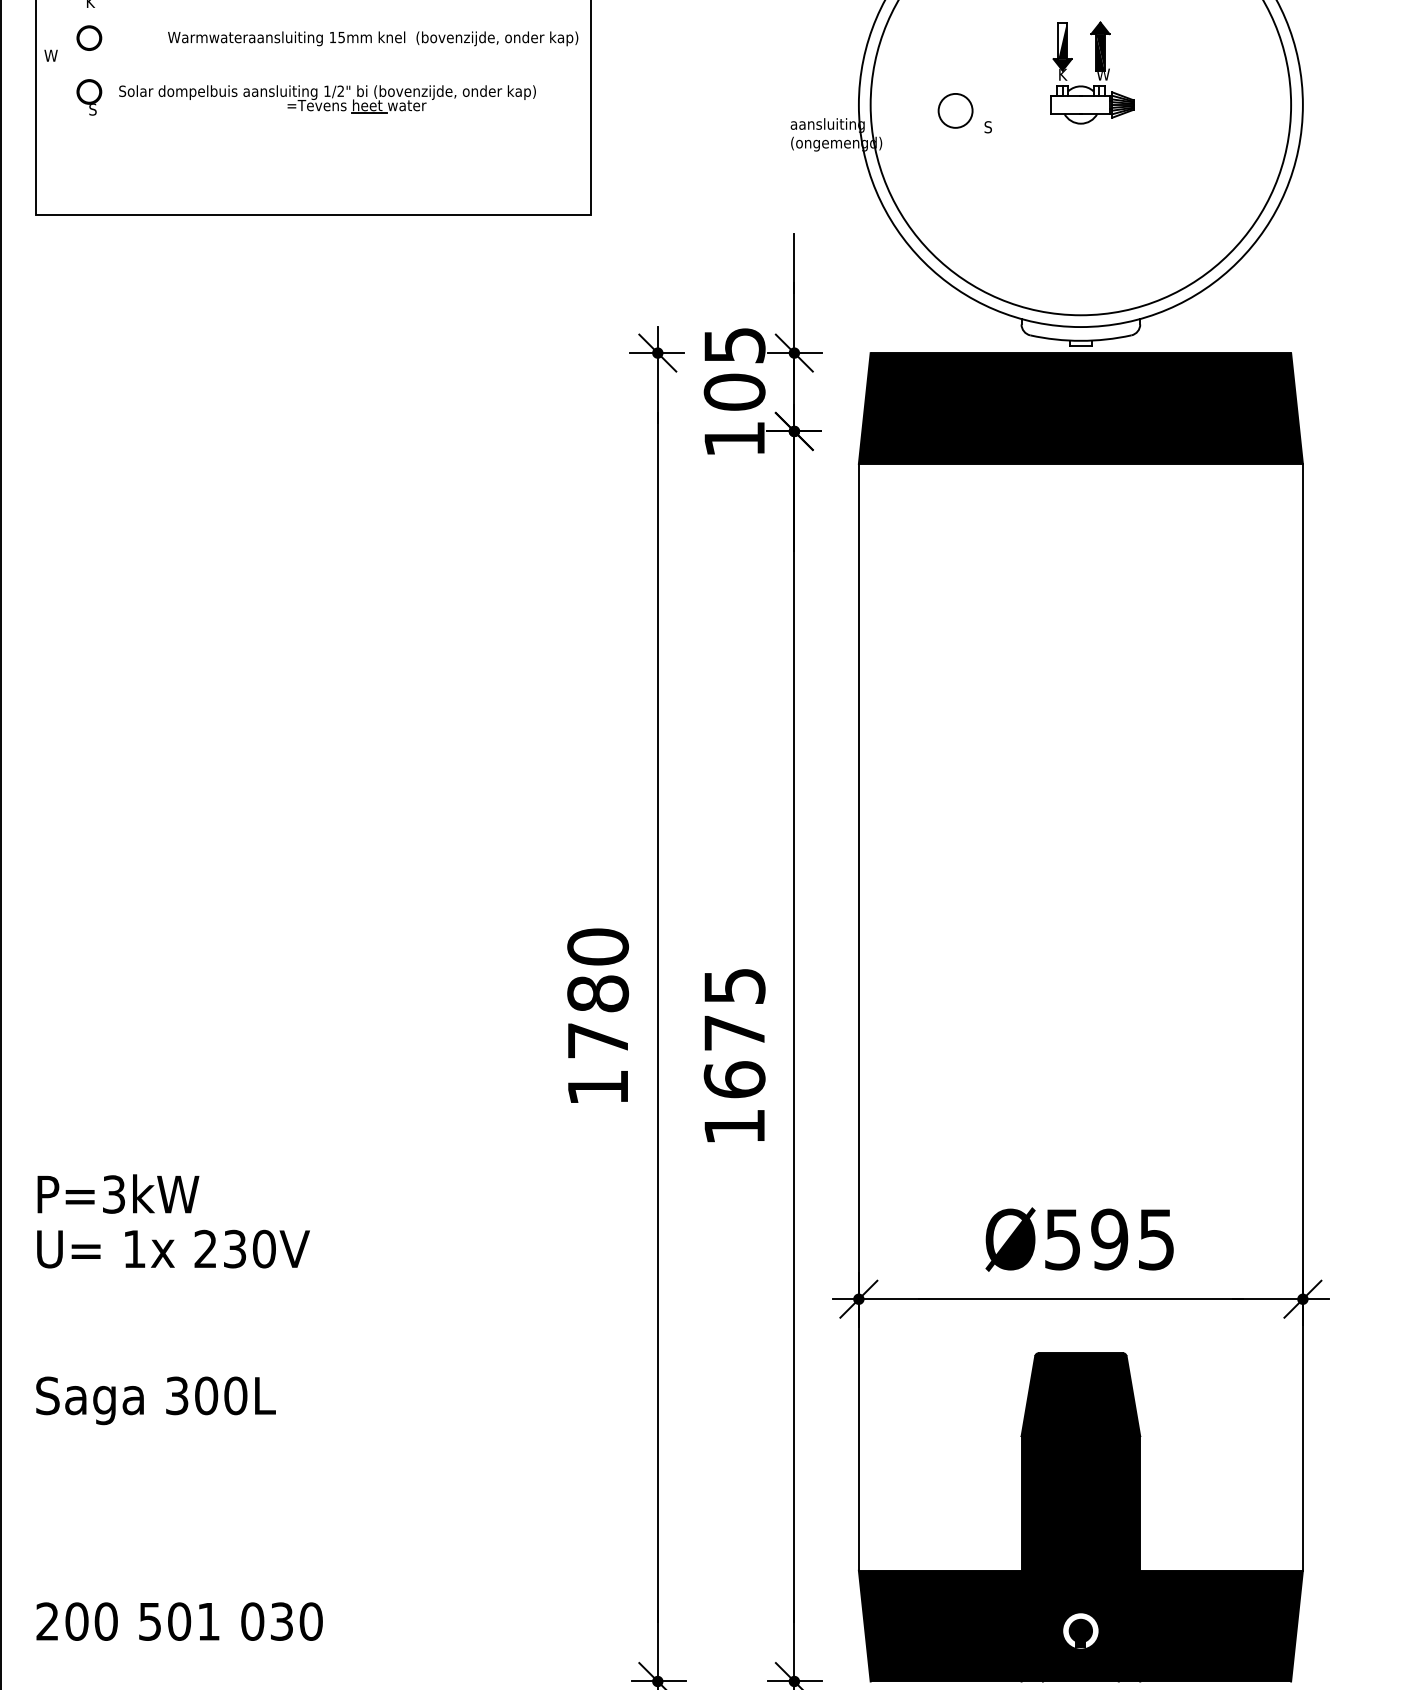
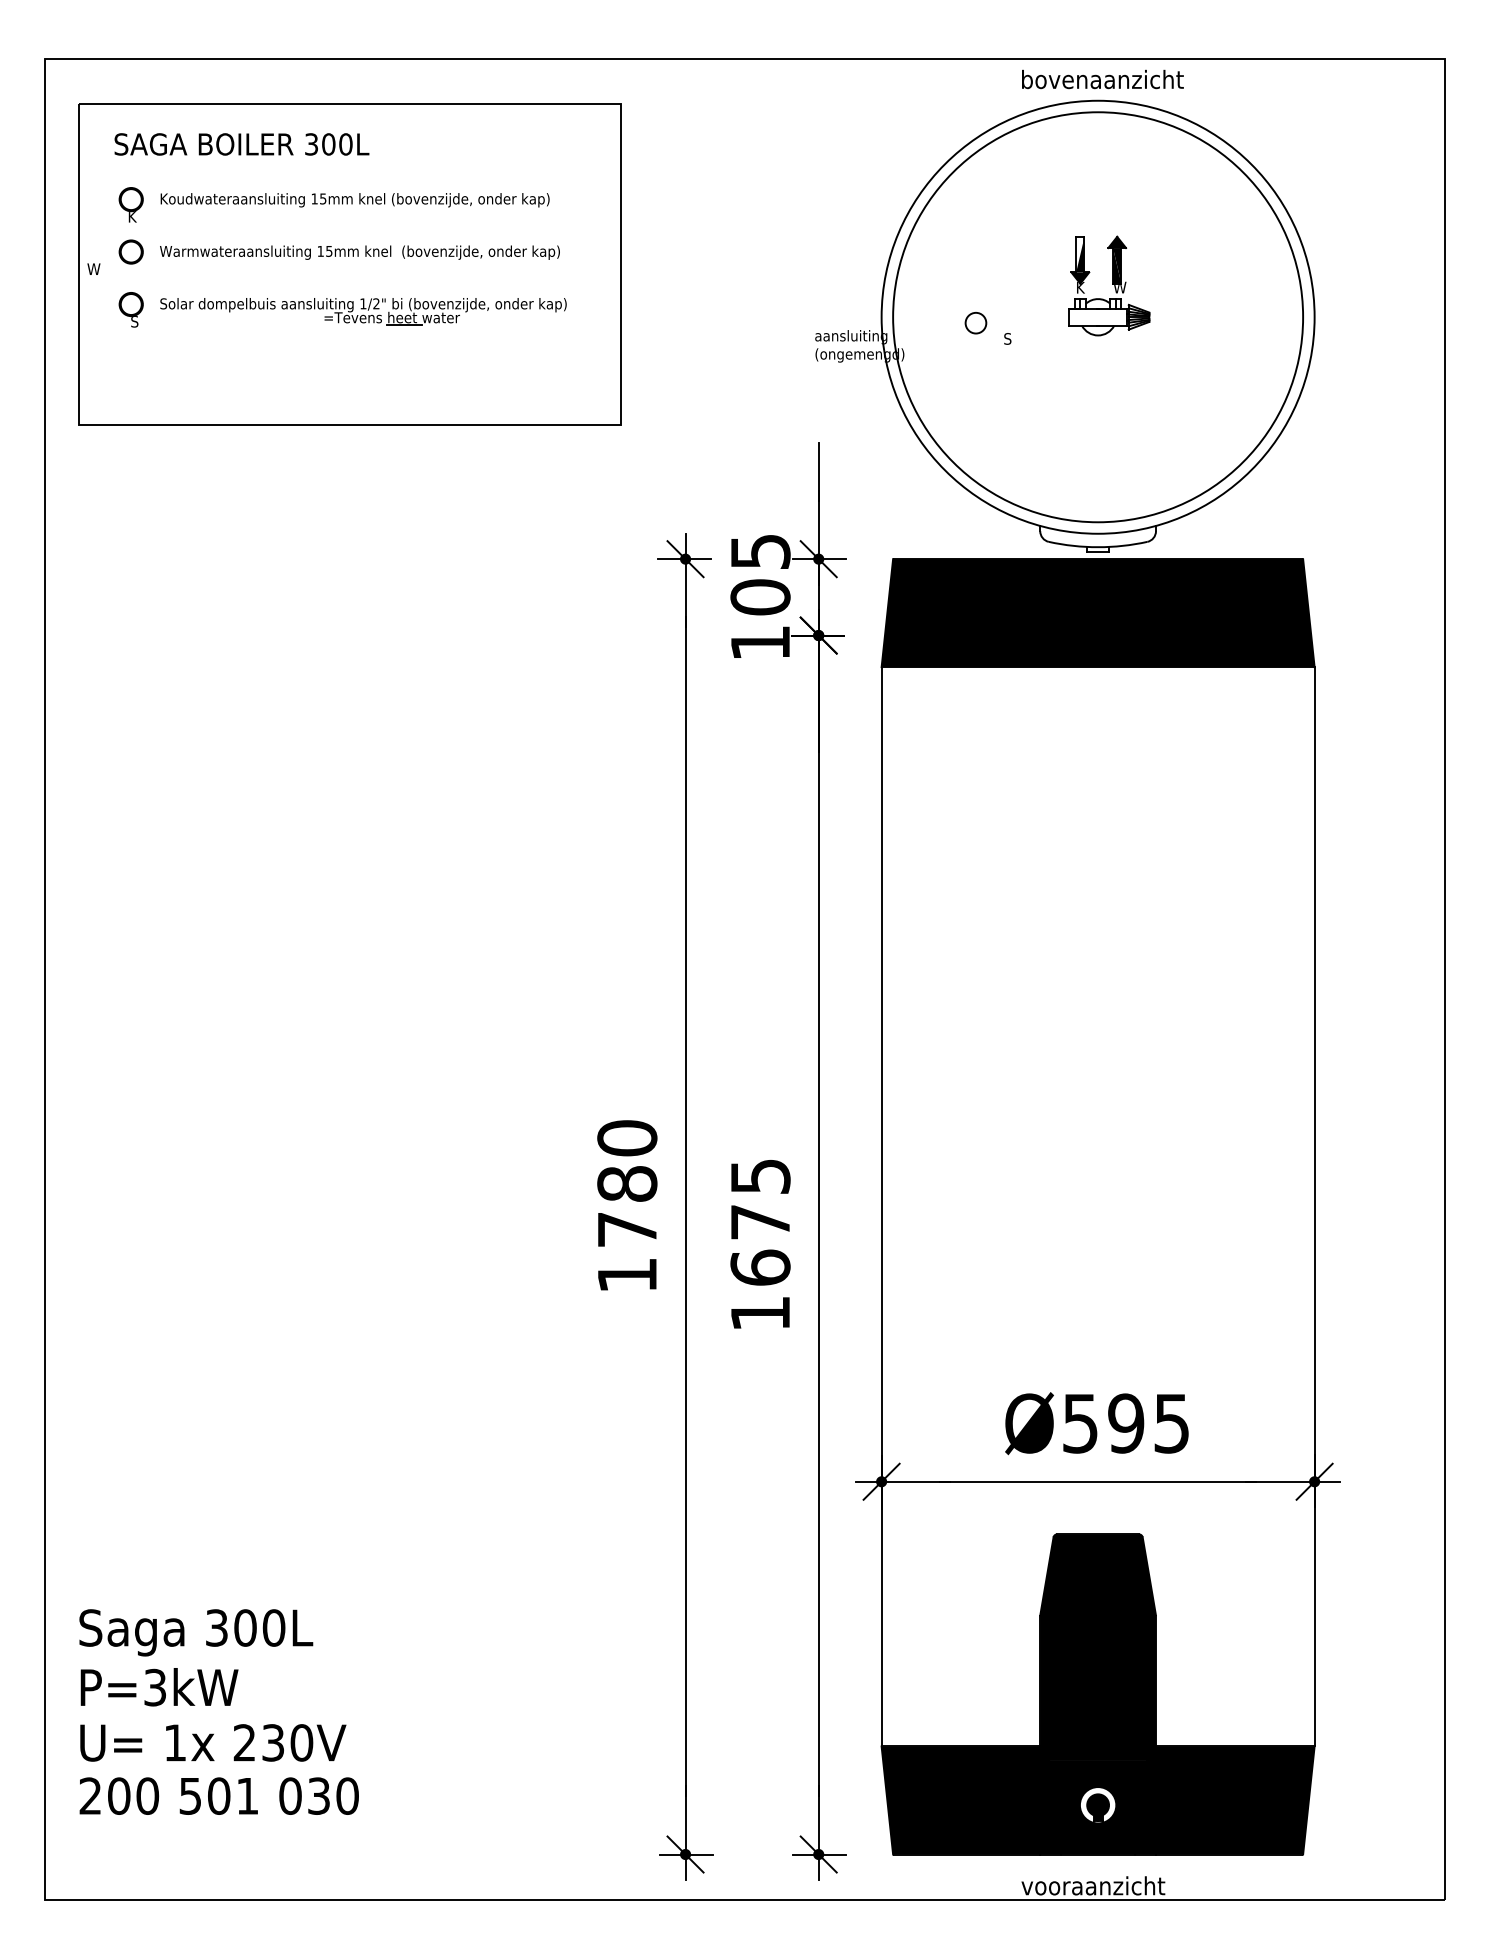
text: (372, 38) -> (359, 252), moved
circle: (955, 111) -> (975, 323), size x0.62
text: (118, 1194) -> (159, 1687), moved
text: (173, 1248) -> (213, 1742), moved
text: (156, 1400) -> (196, 1632), moved

